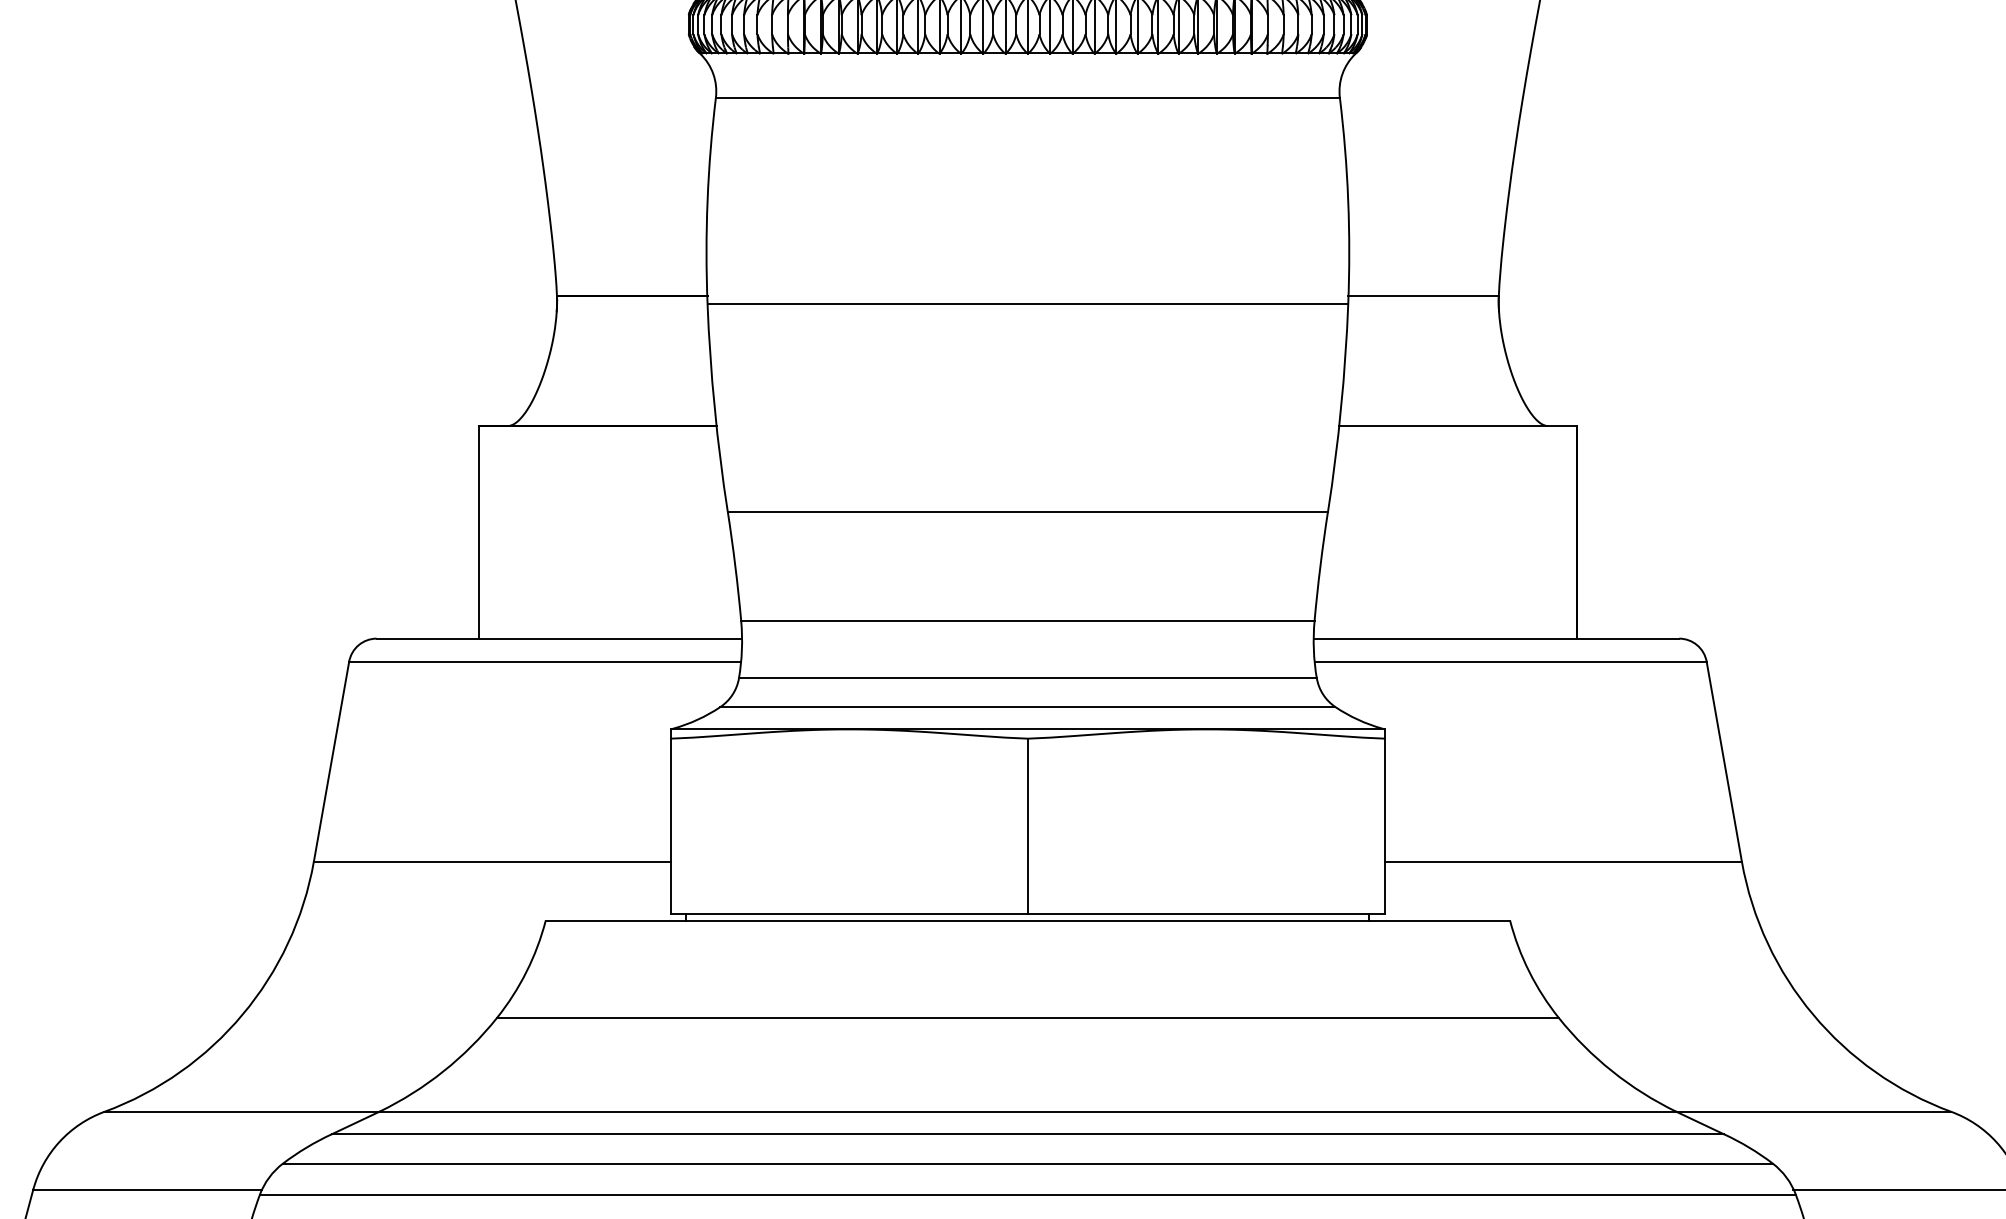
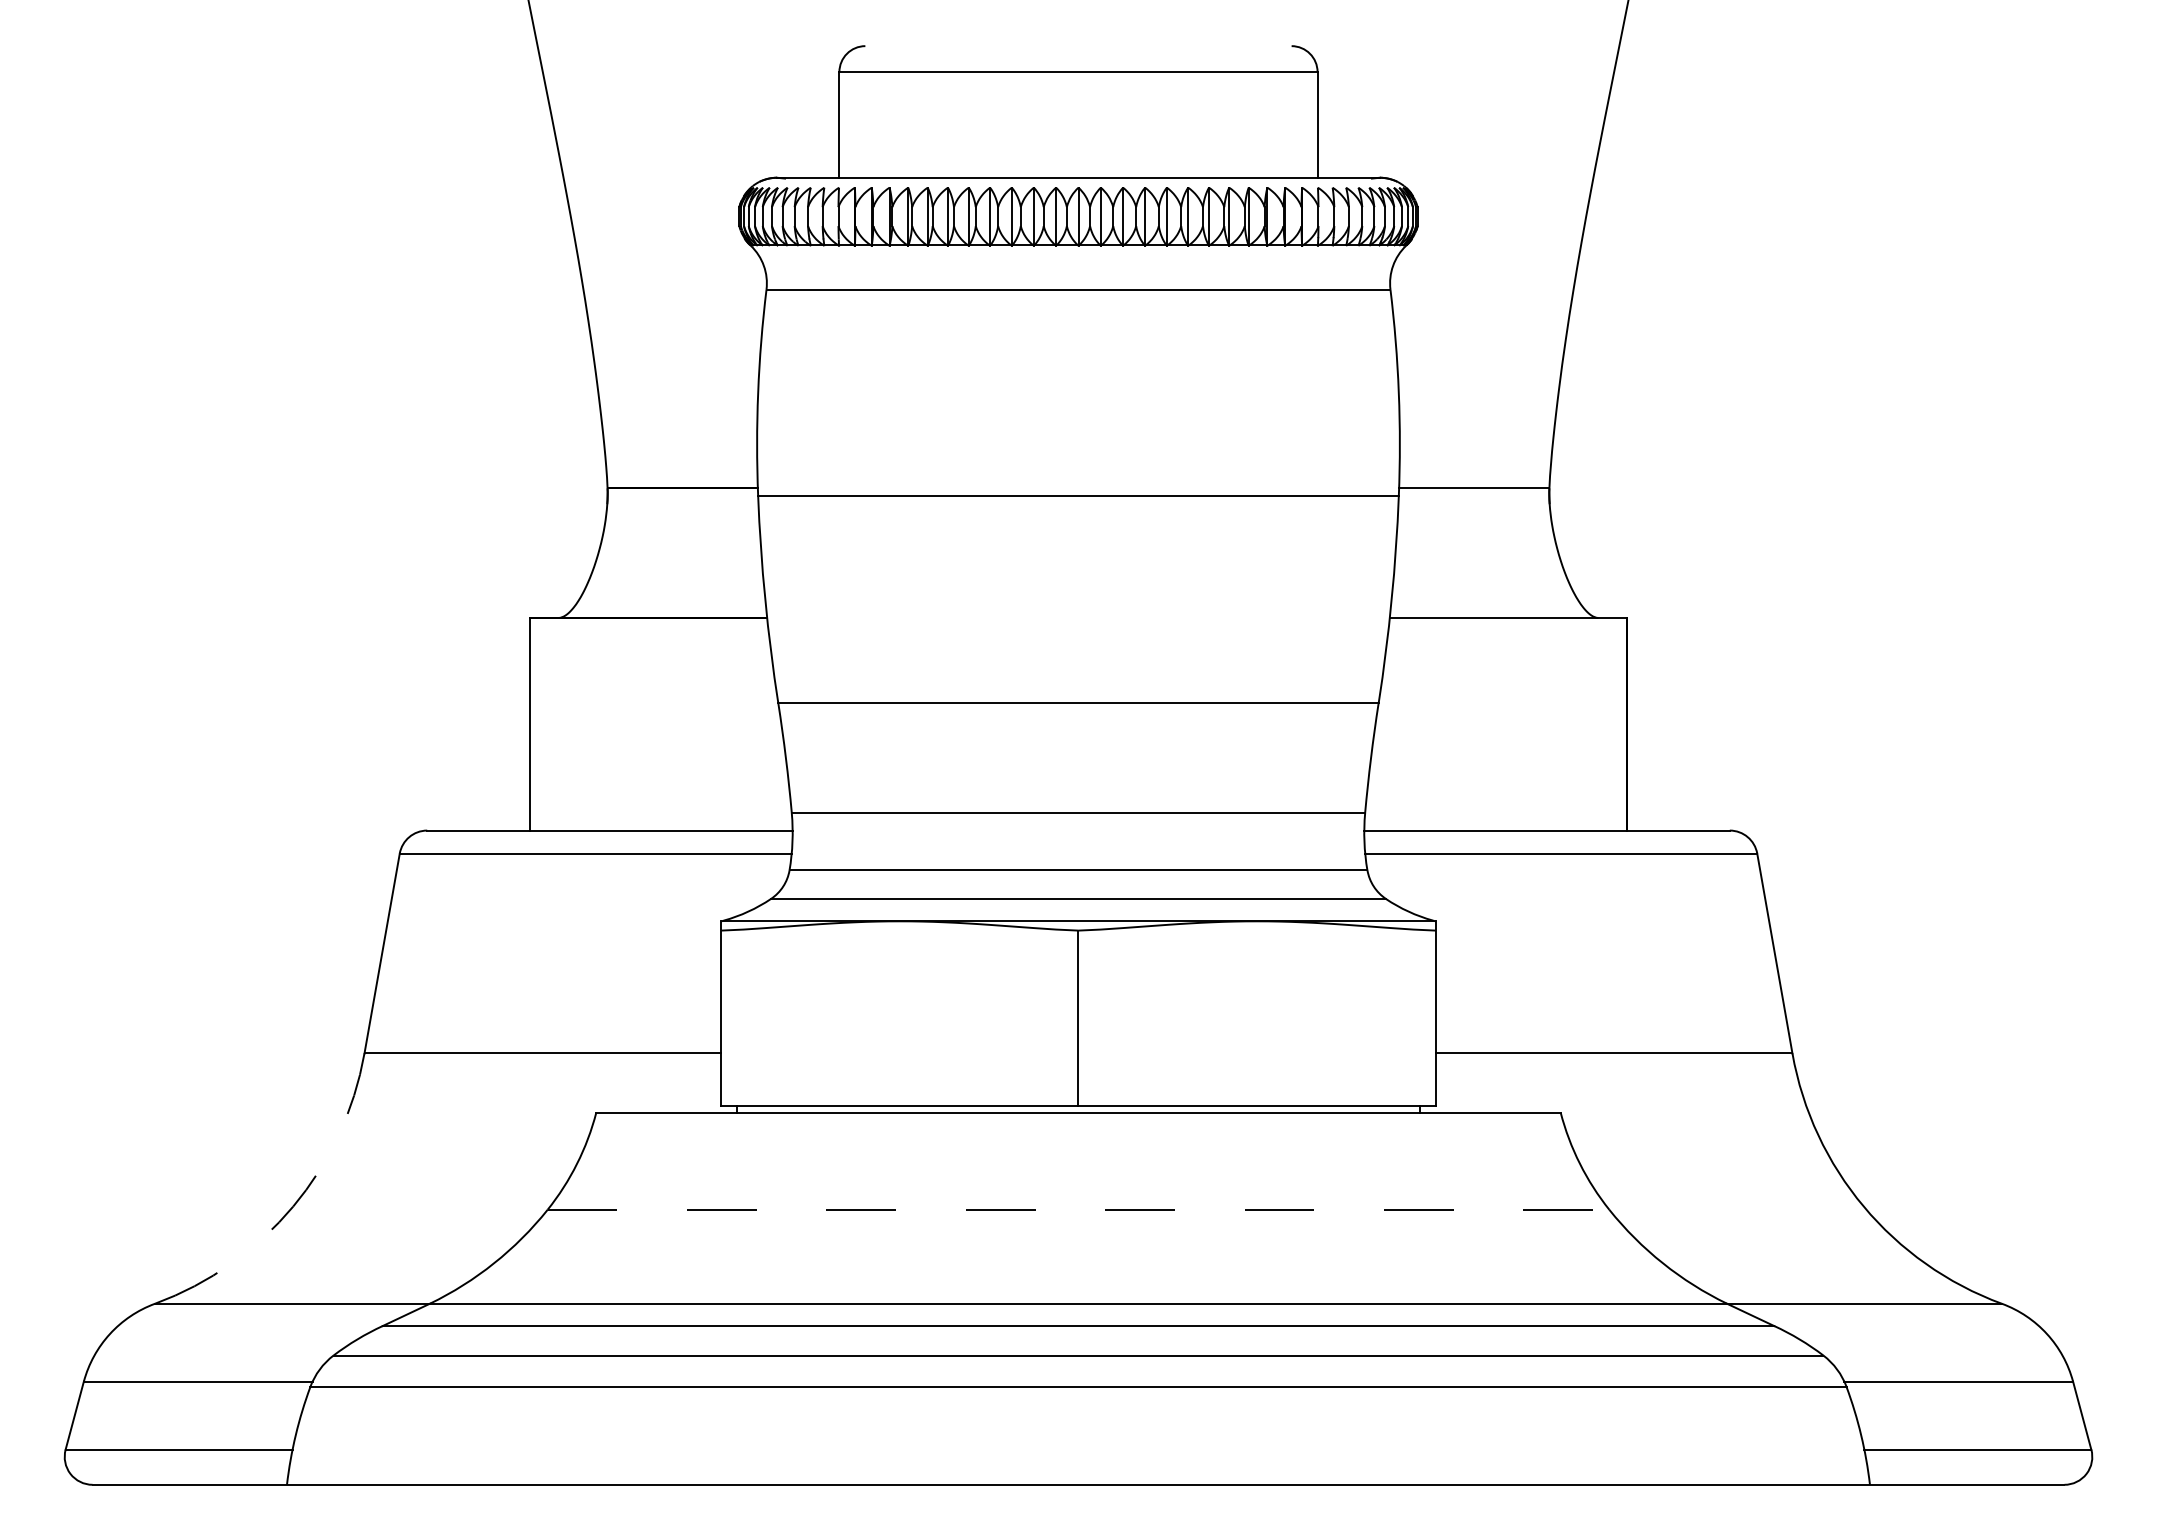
arc: (242, 1014) -> (293, 1206), solid -> dashed
line: (1027, 1017) -> (1078, 1209), solid -> dashed

